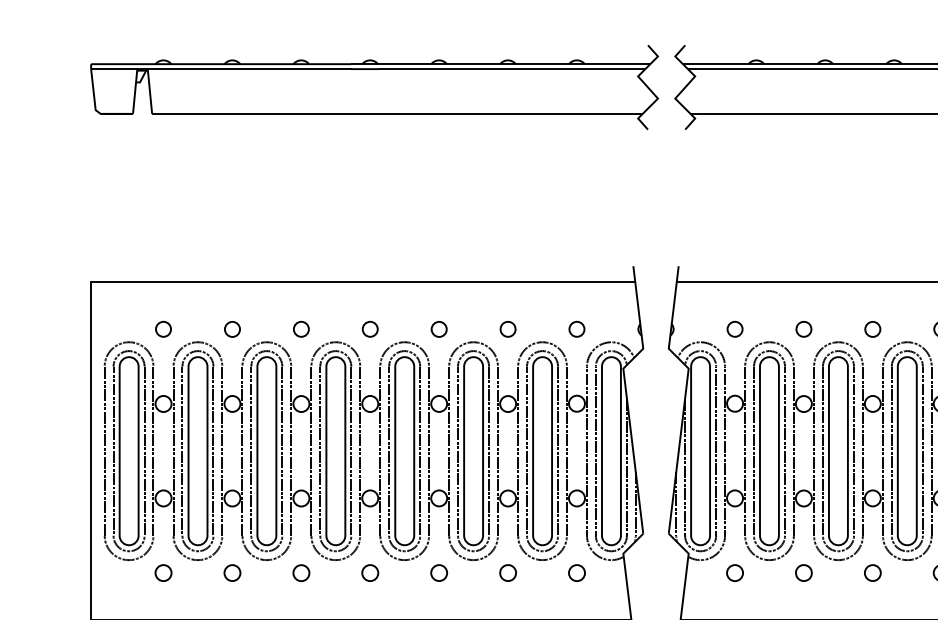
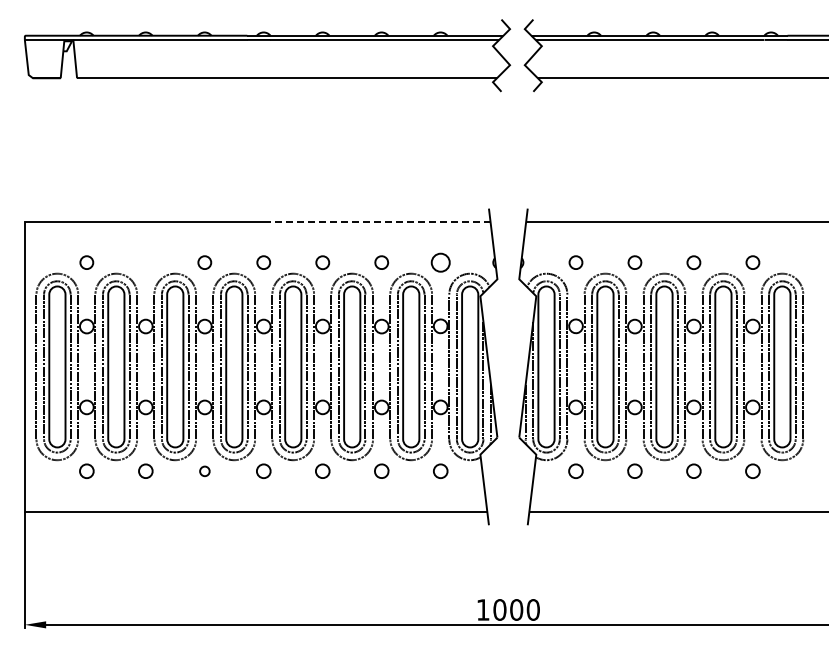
line: (506, 282) -> (380, 222), solid -> dashed
circle: (232, 329) -> (145, 262), removed
circle: (576, 329) -> (440, 262), size x1.4
circle: (301, 573) -> (204, 471), size x0.7

